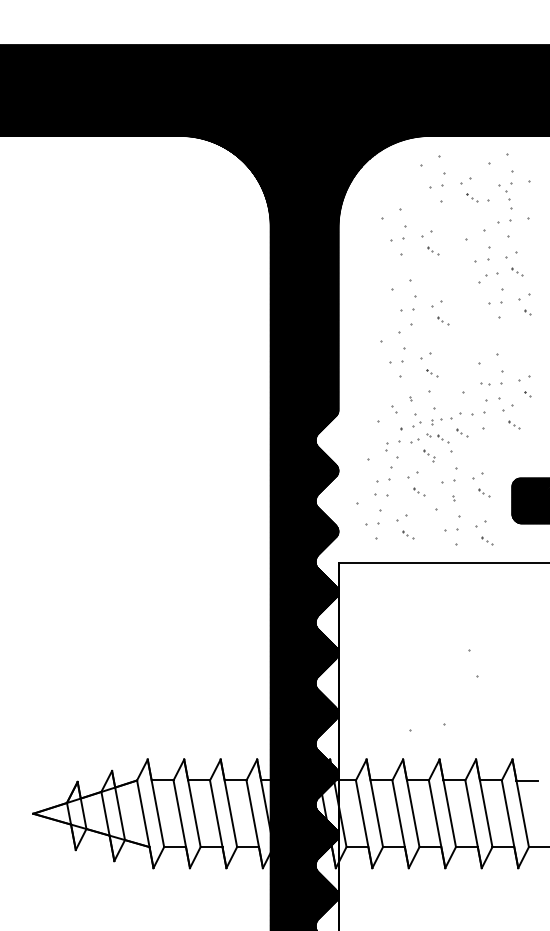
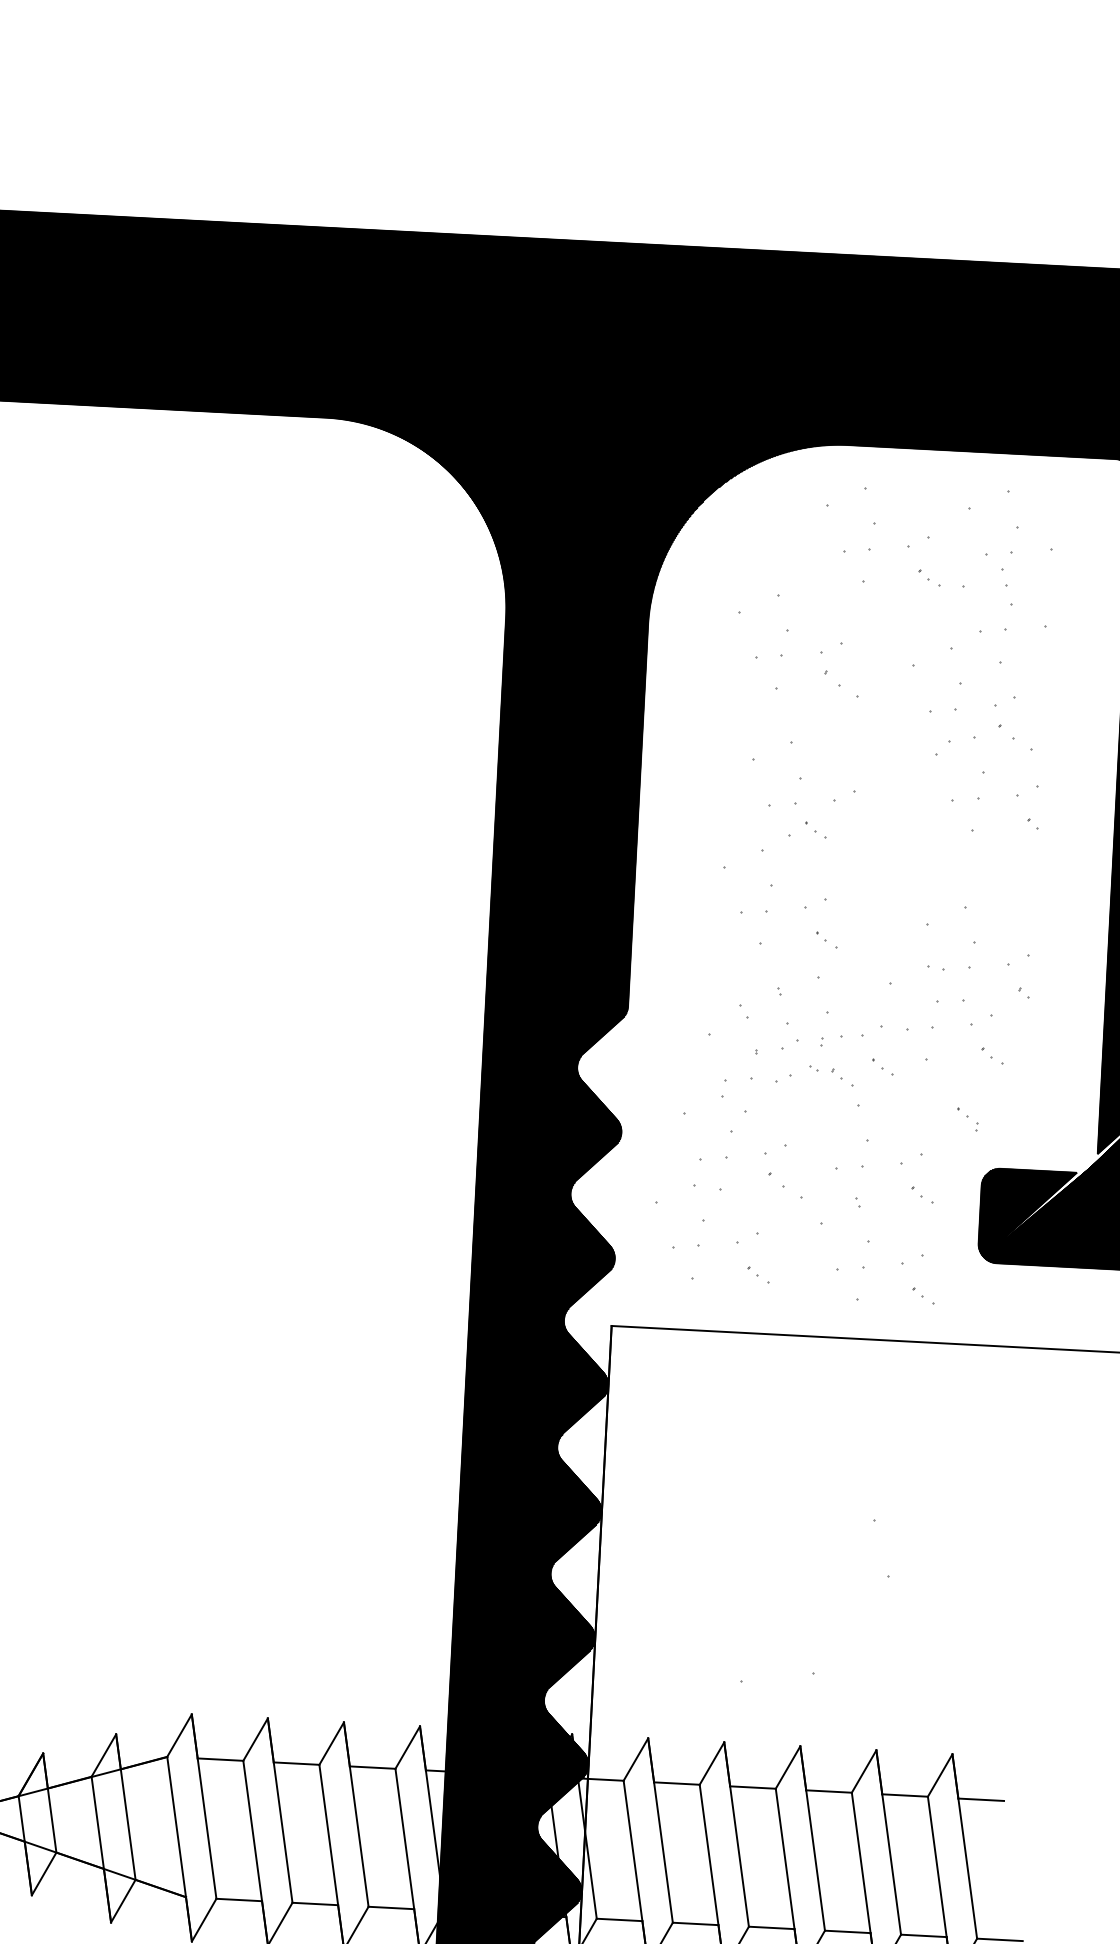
part: (433, 250) -> (843, 684), size x1.6
part: (517, 271) -> (1016, 737), size x1.6
part: (443, 320) -> (816, 829), moved
part: (429, 455) -> (968, 1119), moved
part: (419, 491) -> (787, 1185), size x1.6

